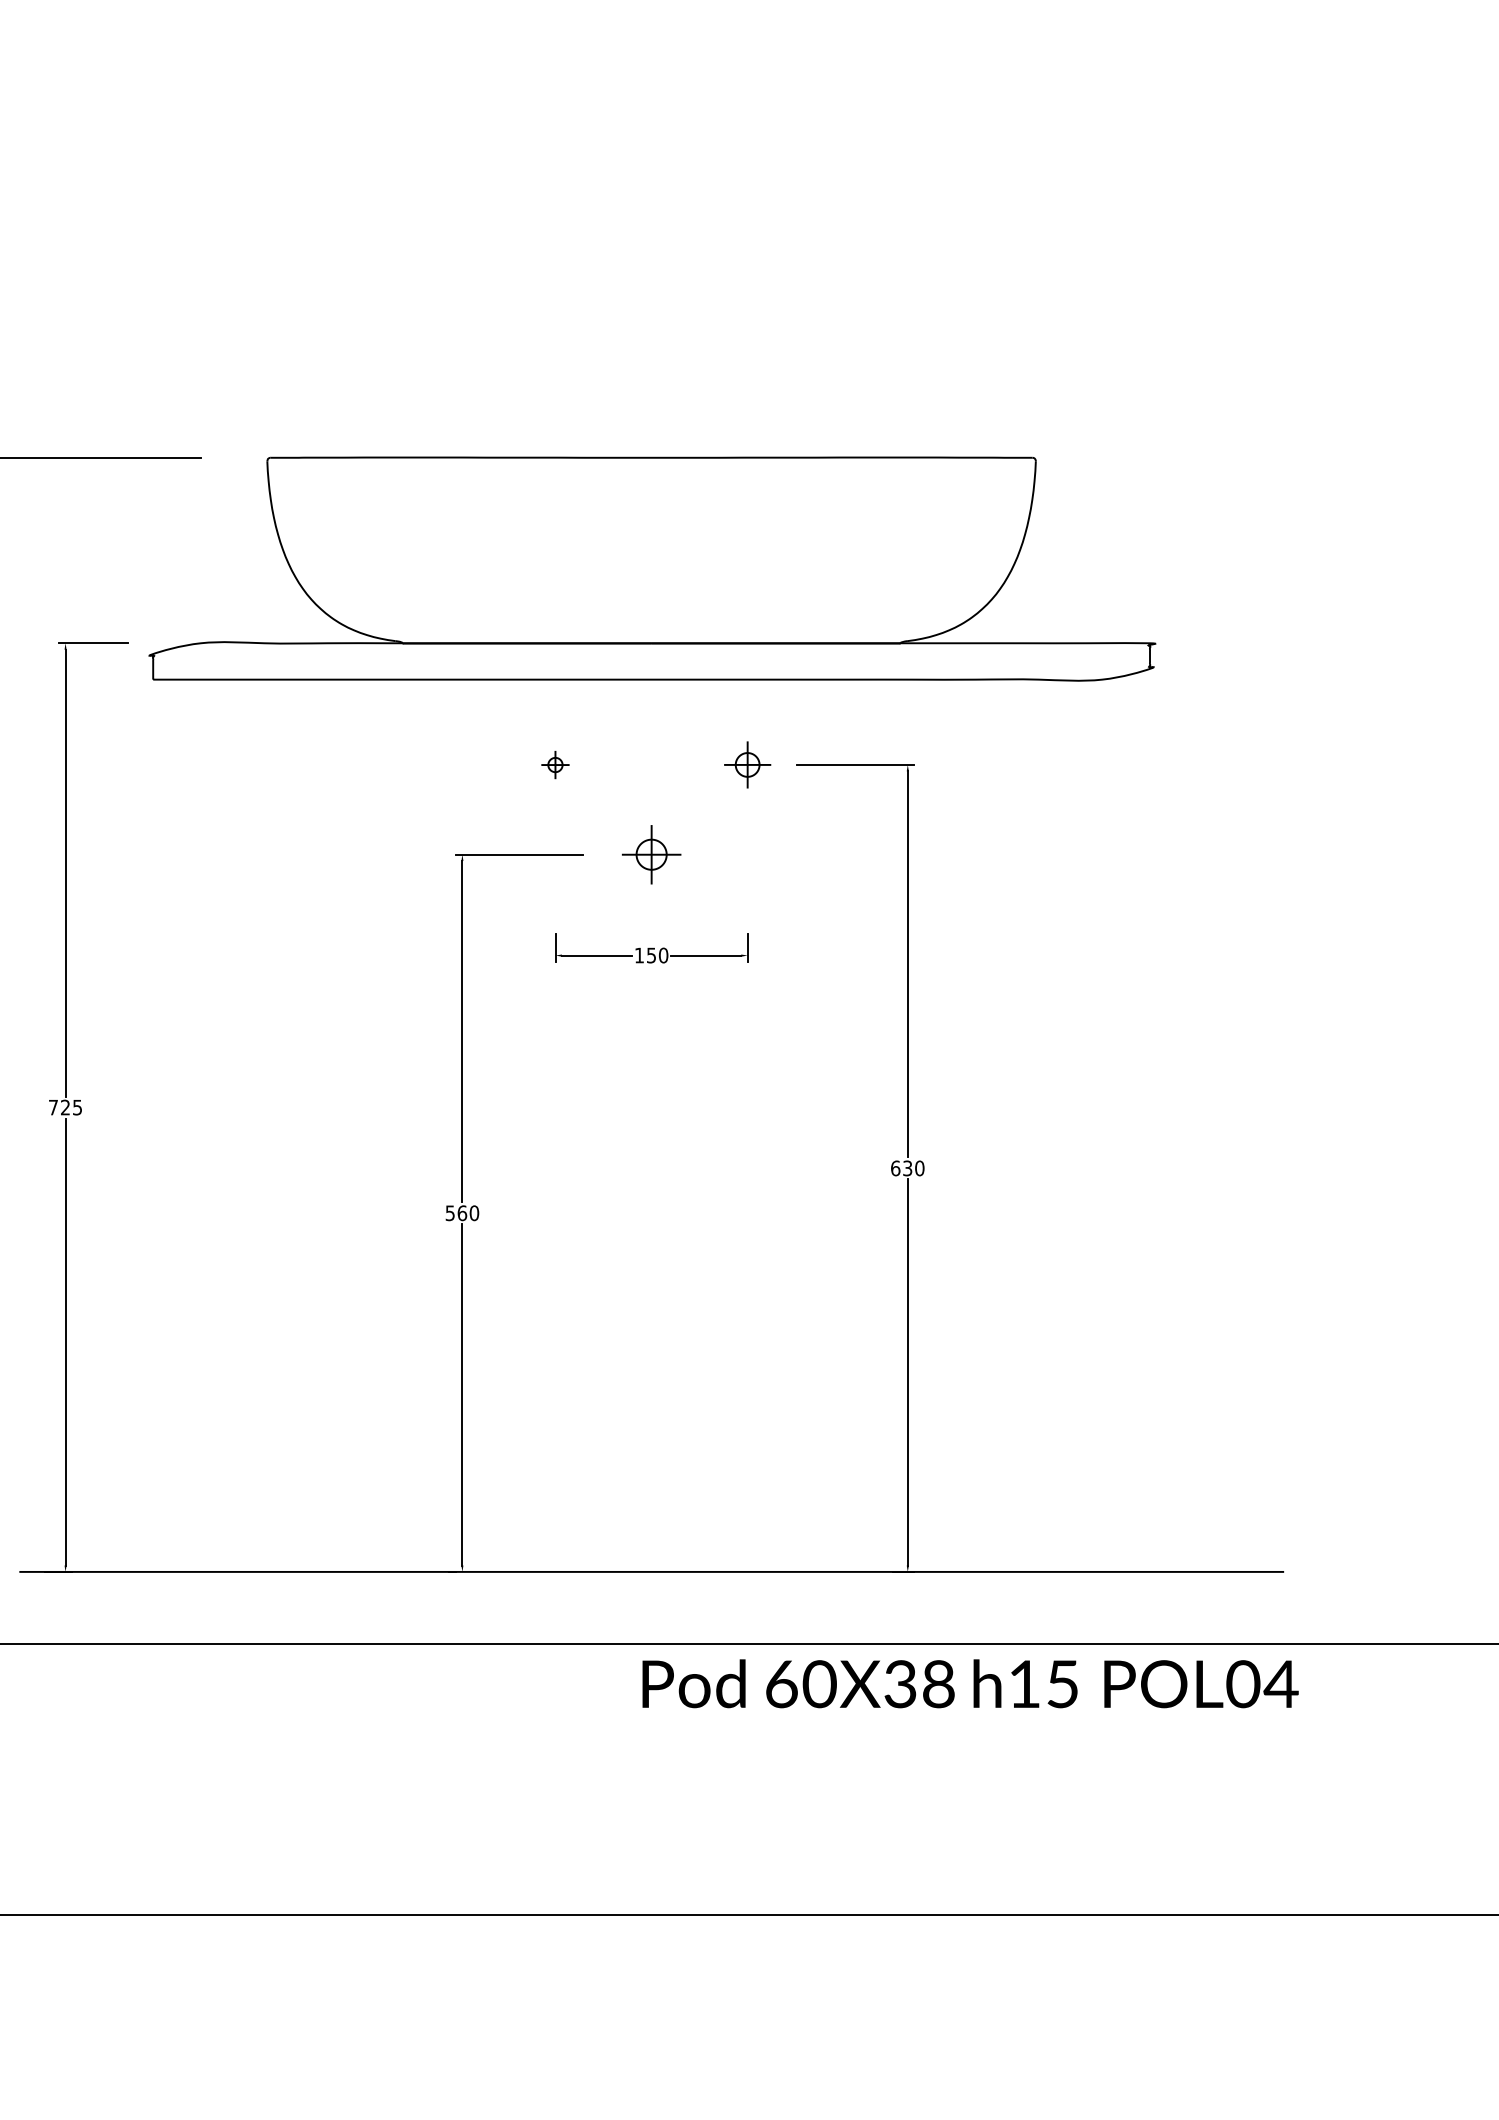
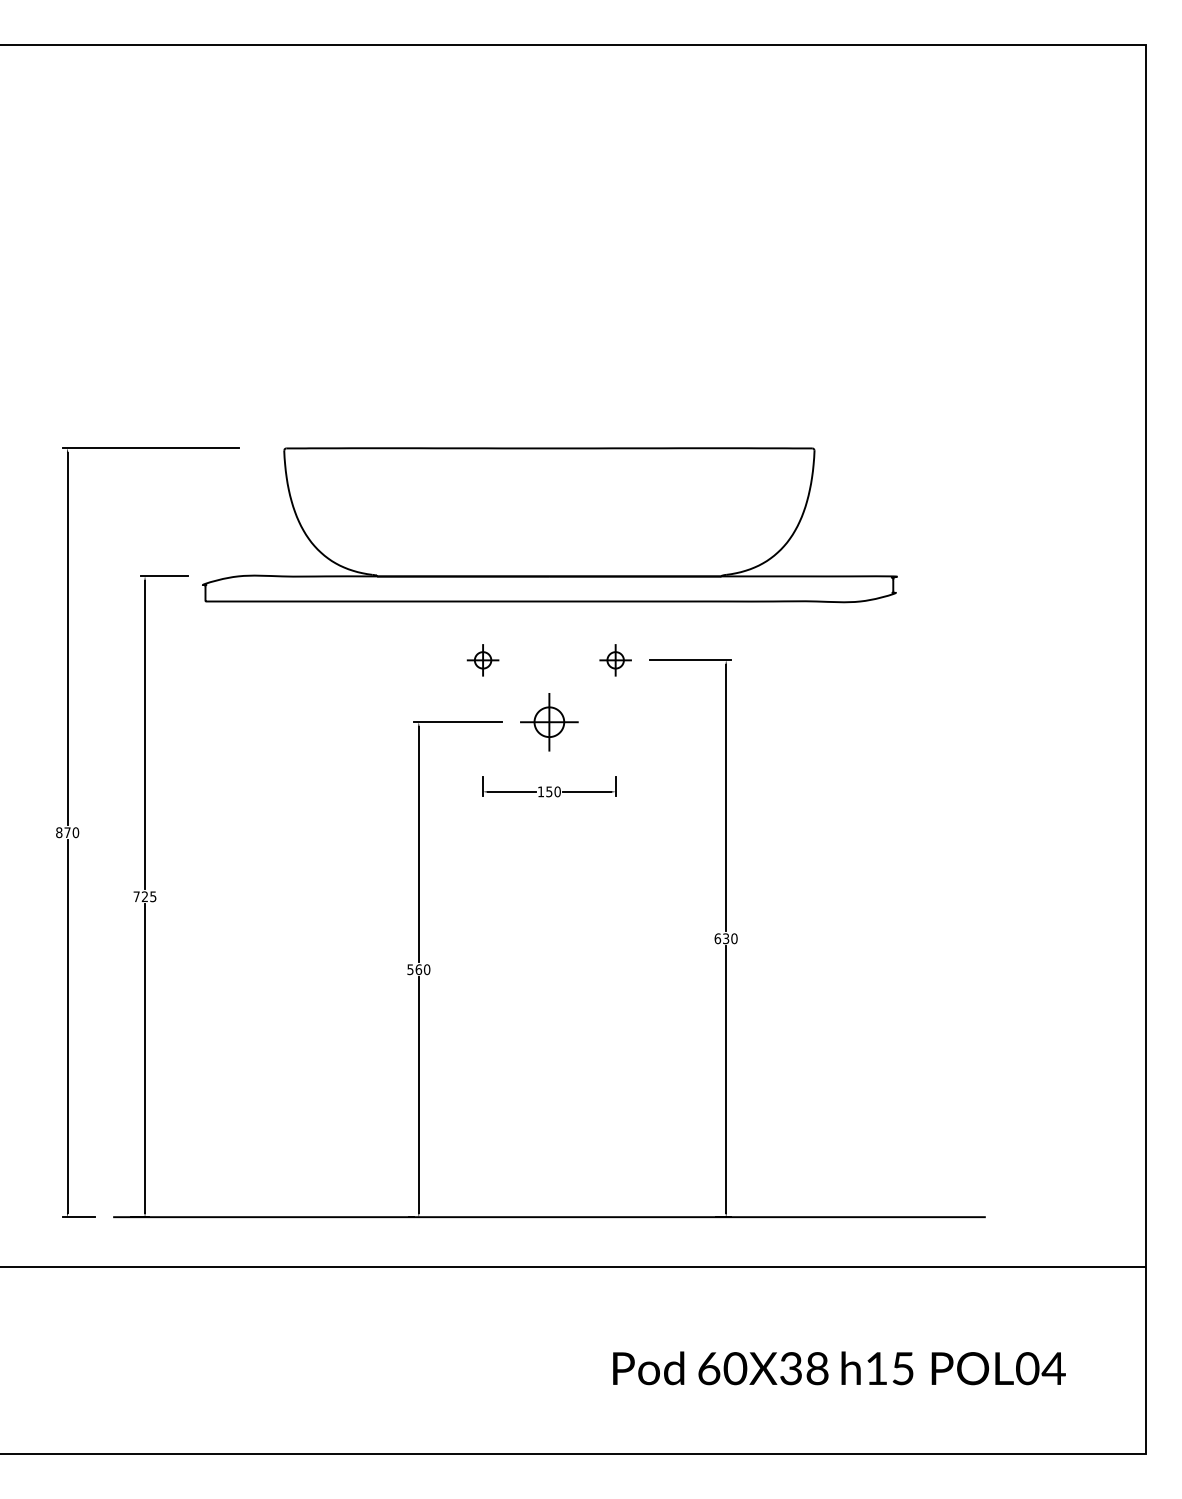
part: (554, 765) -> (482, 660), size x1.67
part: (651, 855) -> (549, 722), size x1.43
text: (970, 1684) -> (839, 1368), moved

